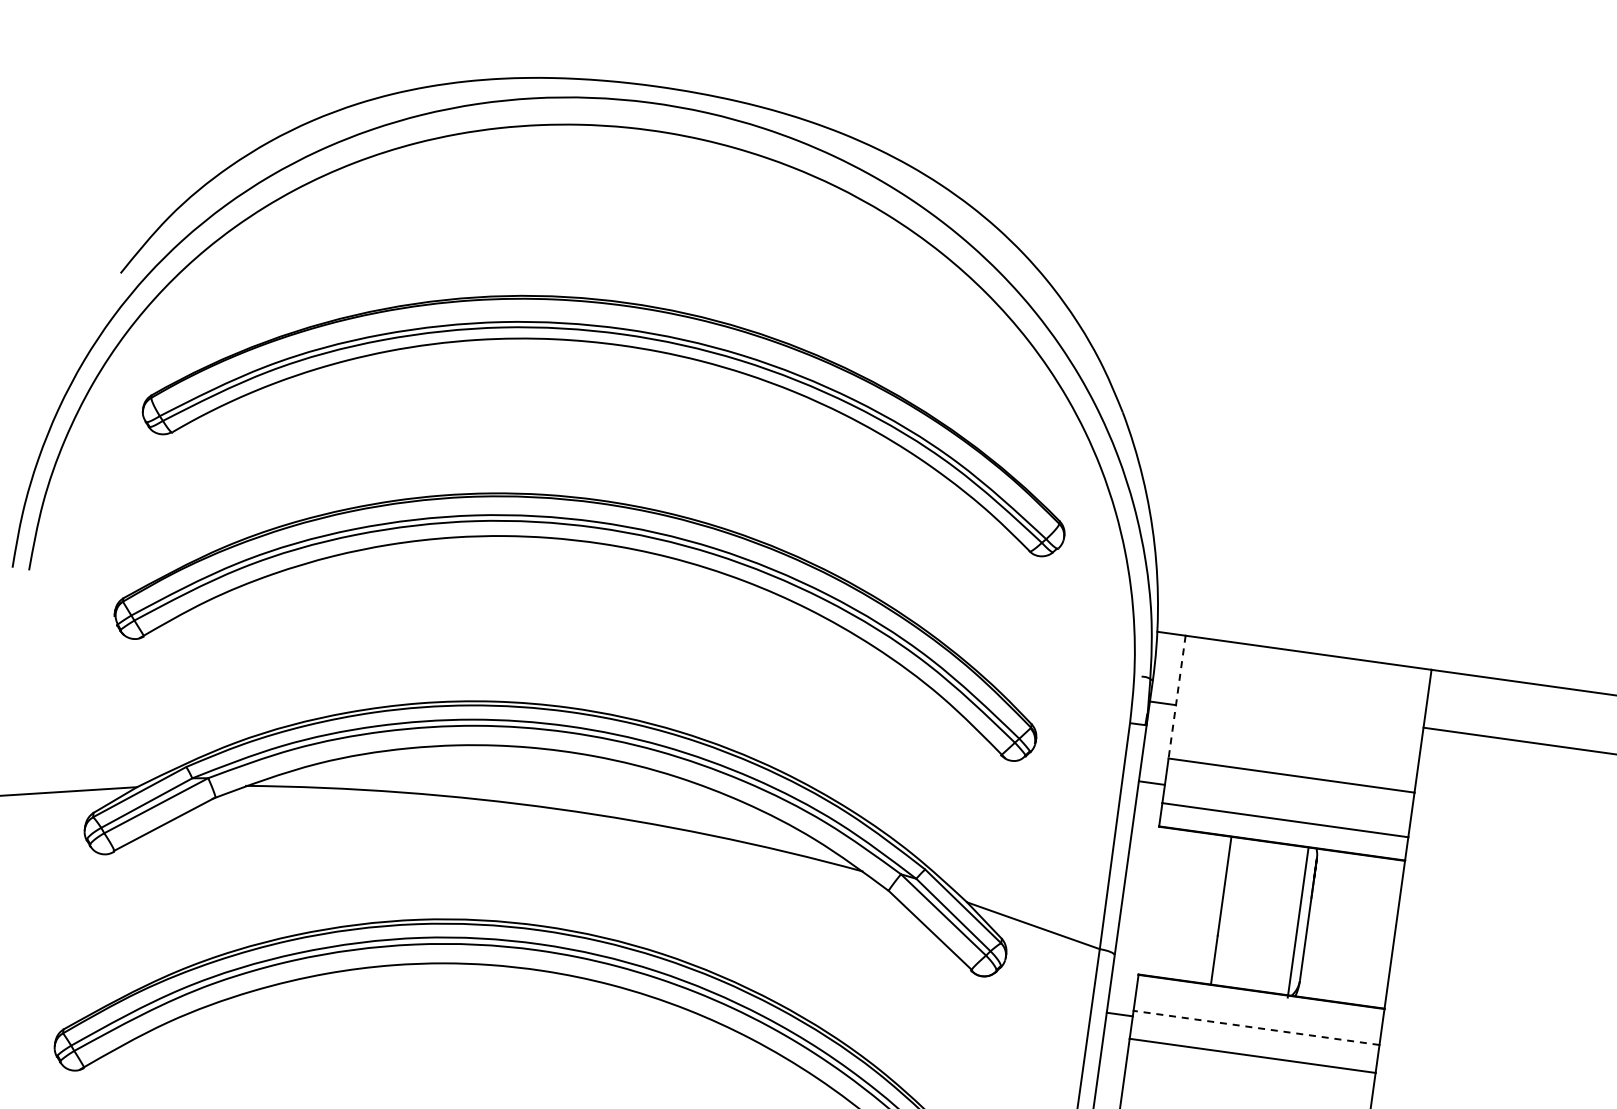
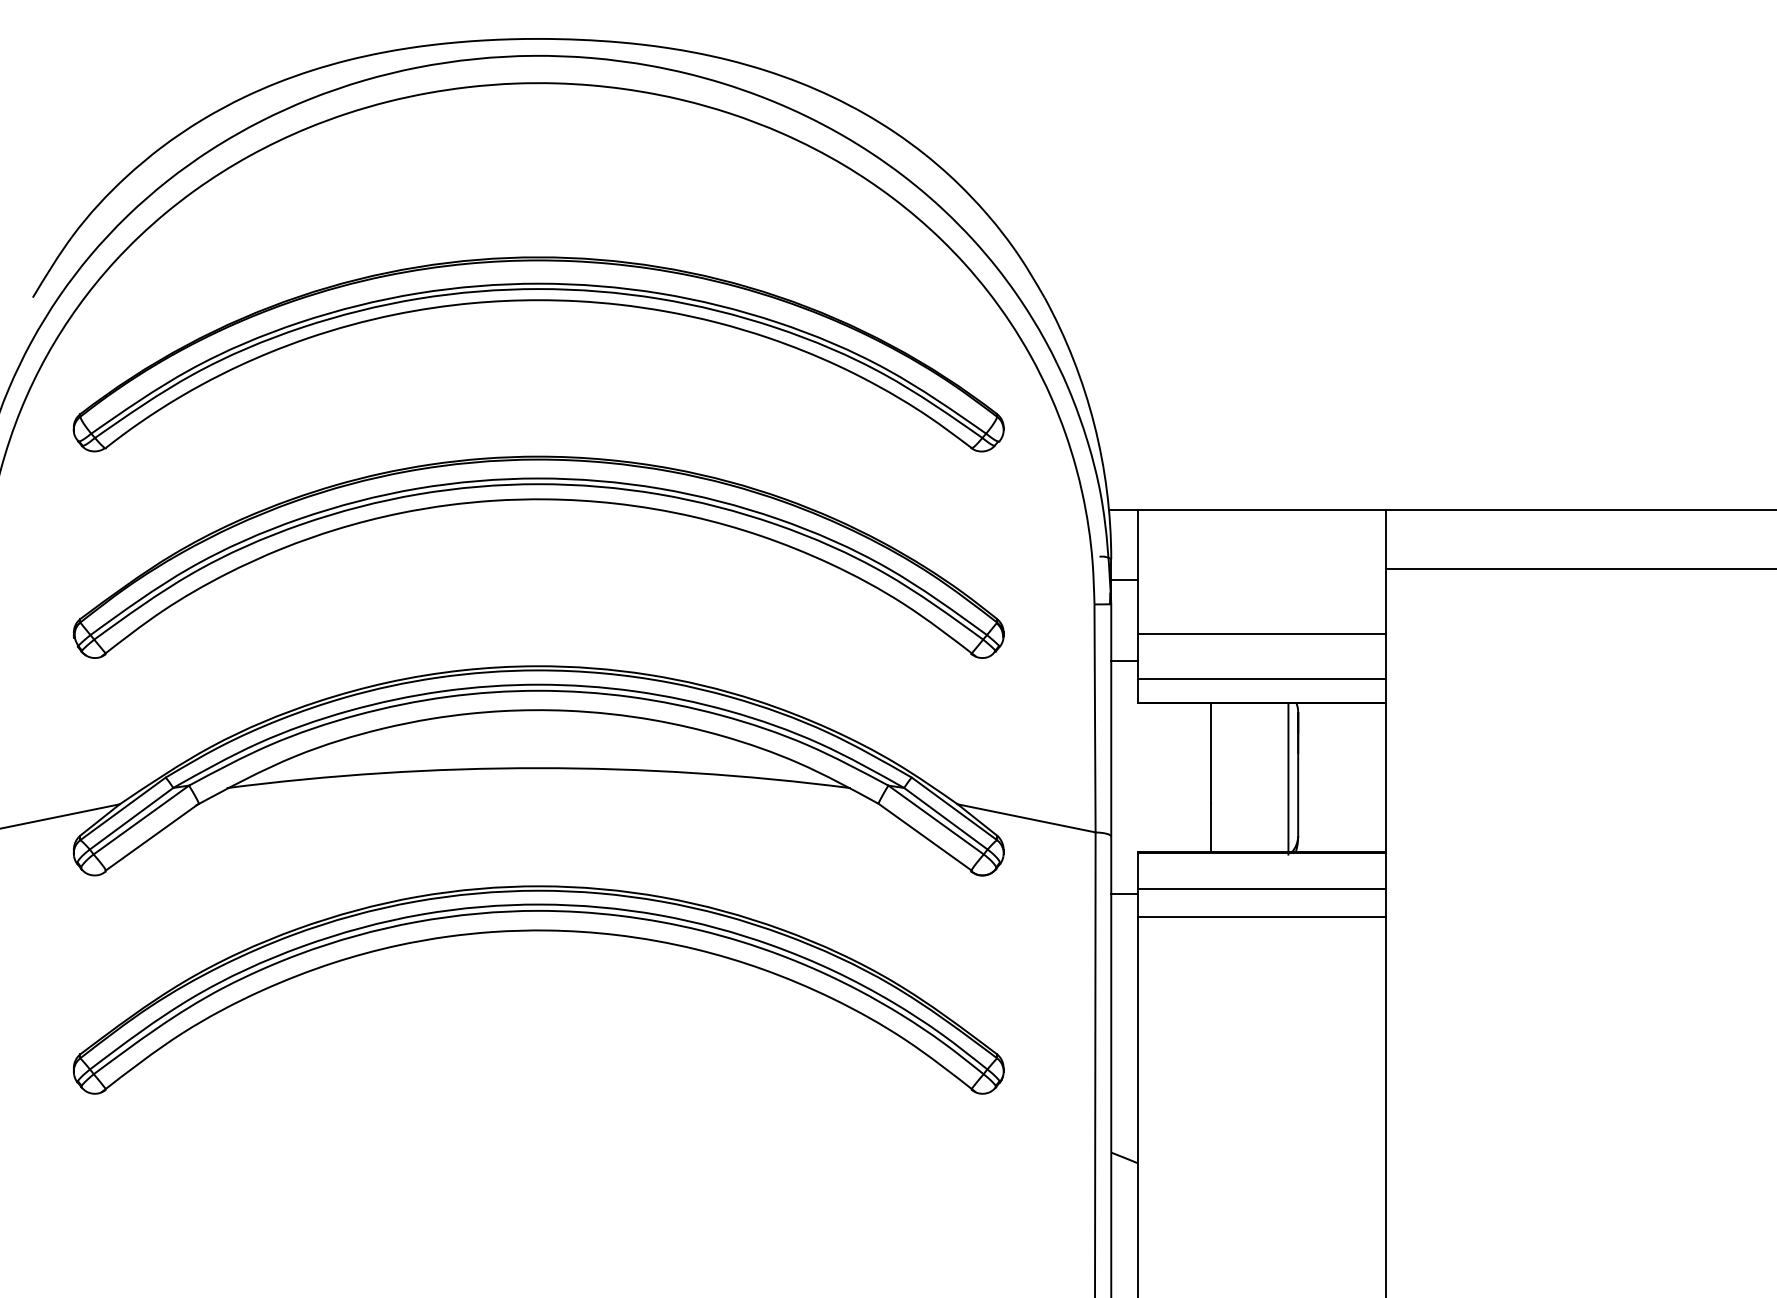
line: (1177, 697) -> (1137, 572), dashed -> solid
line: (1256, 1027) -> (1261, 888), dashed -> solid

